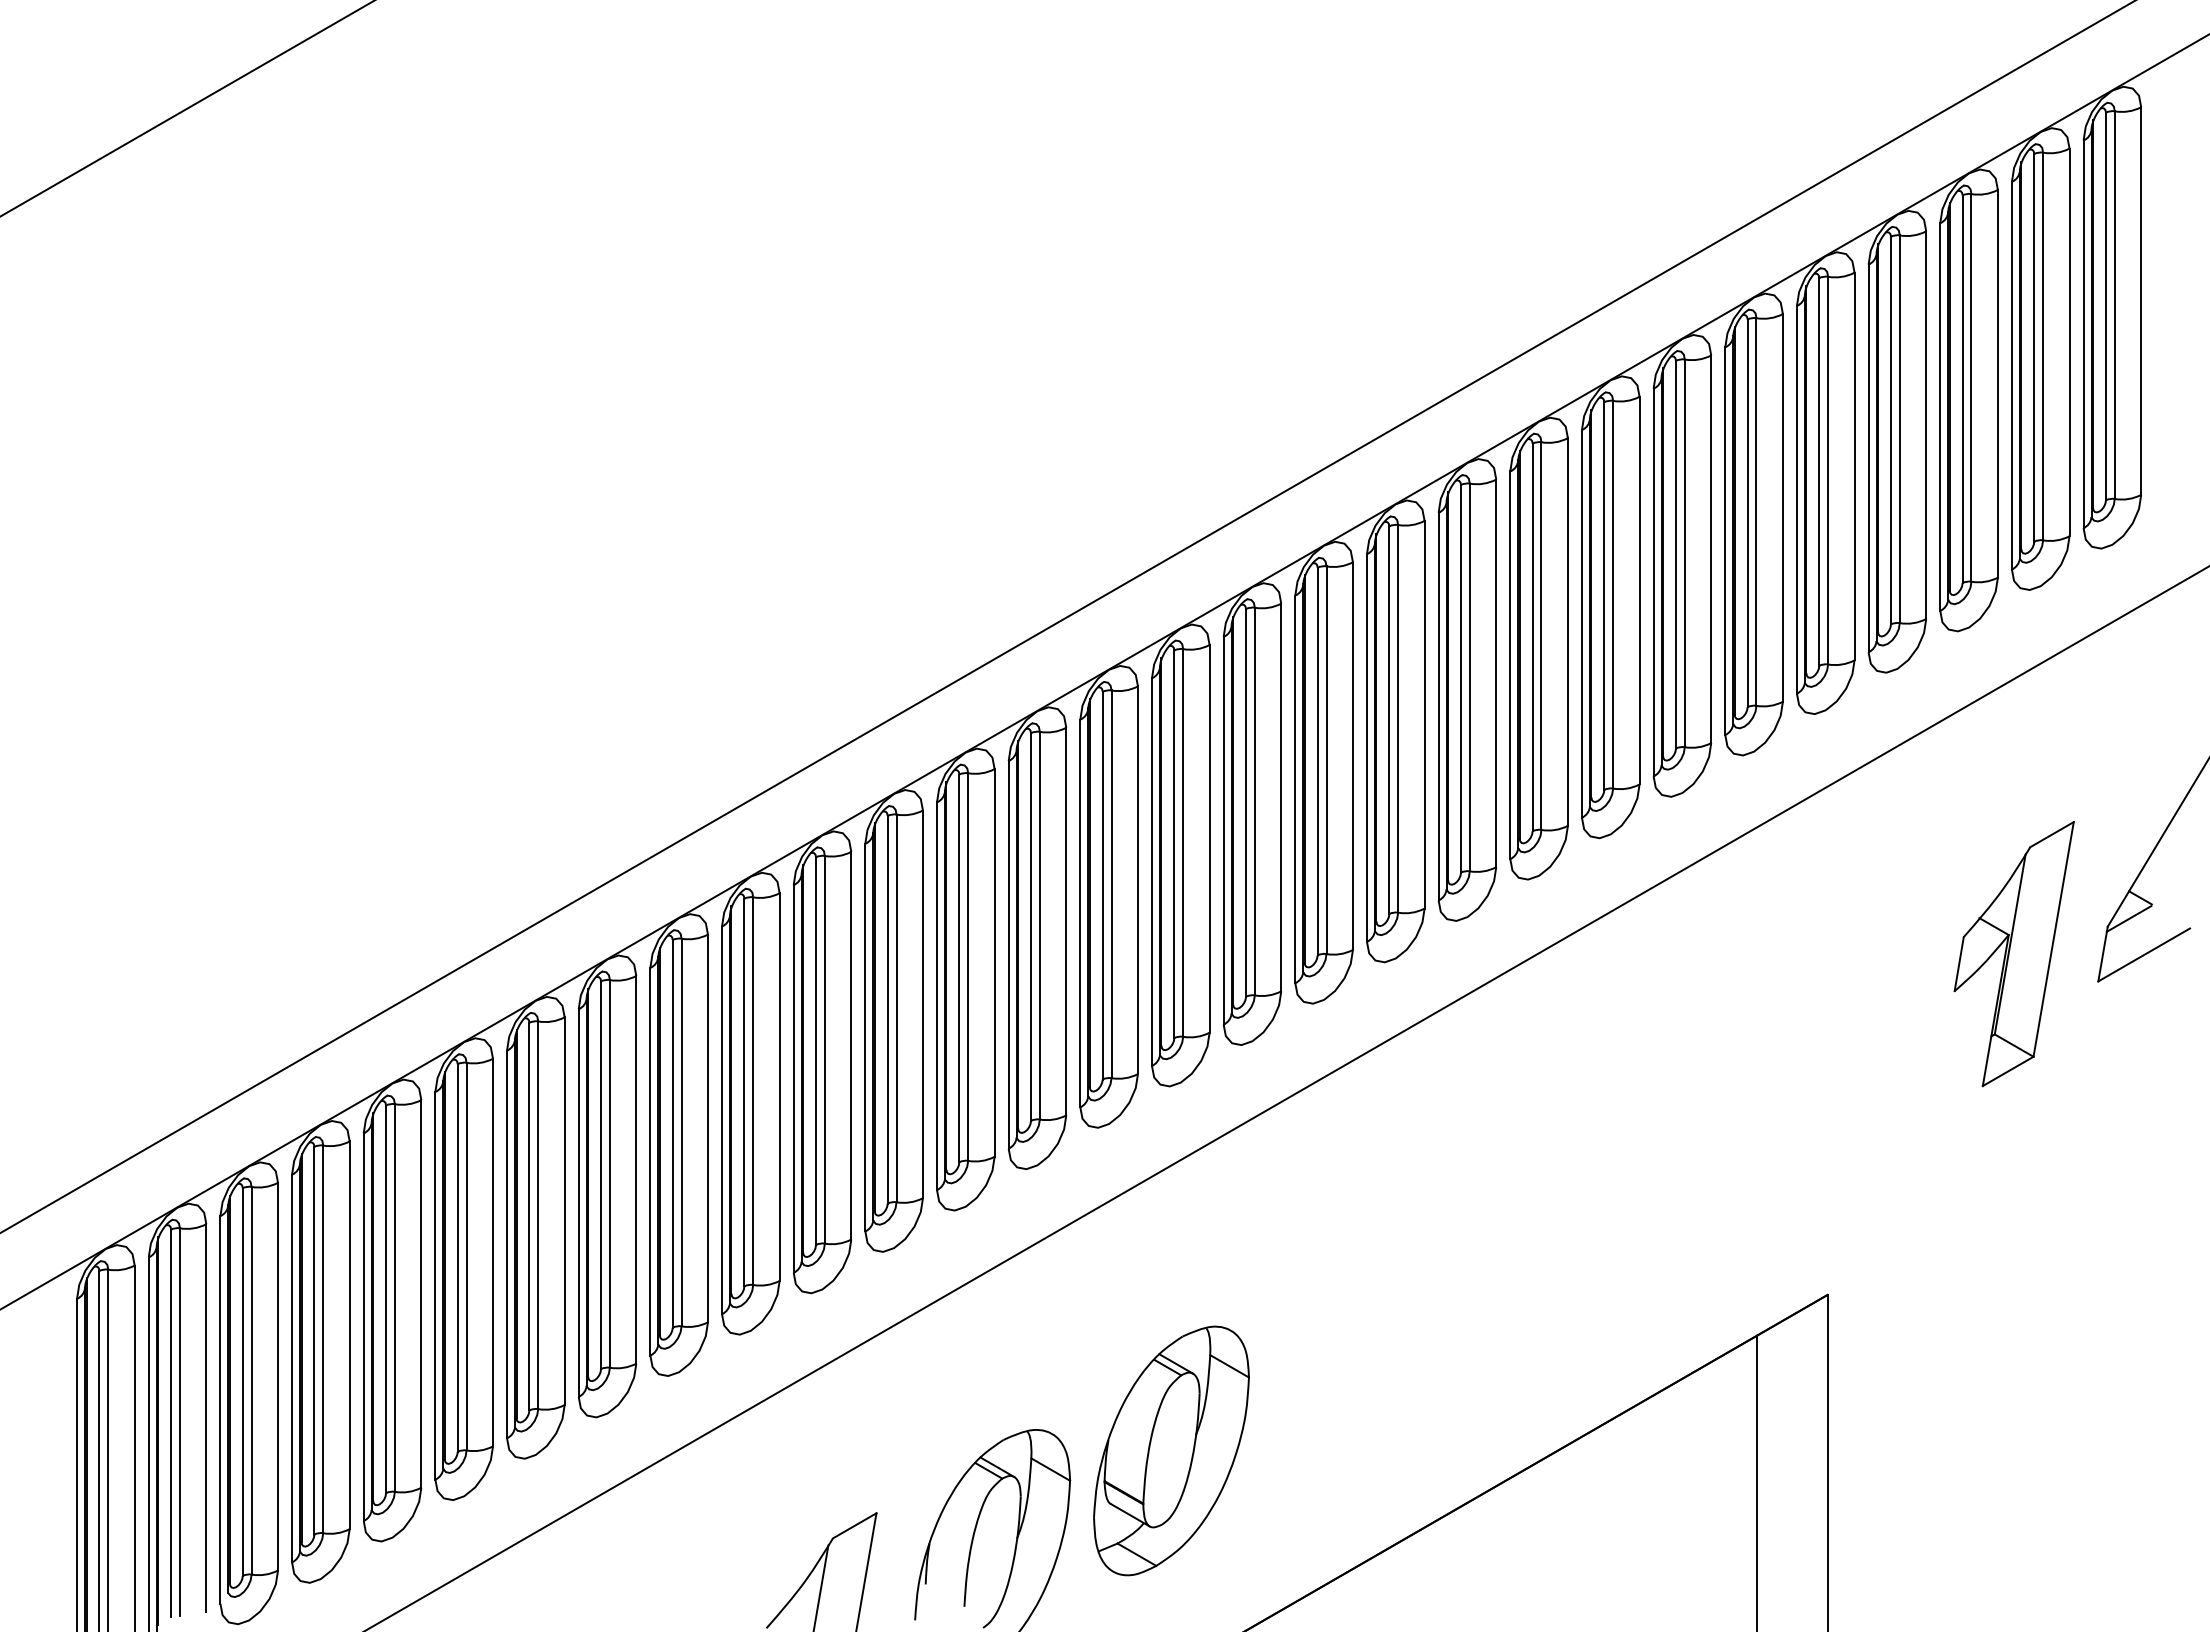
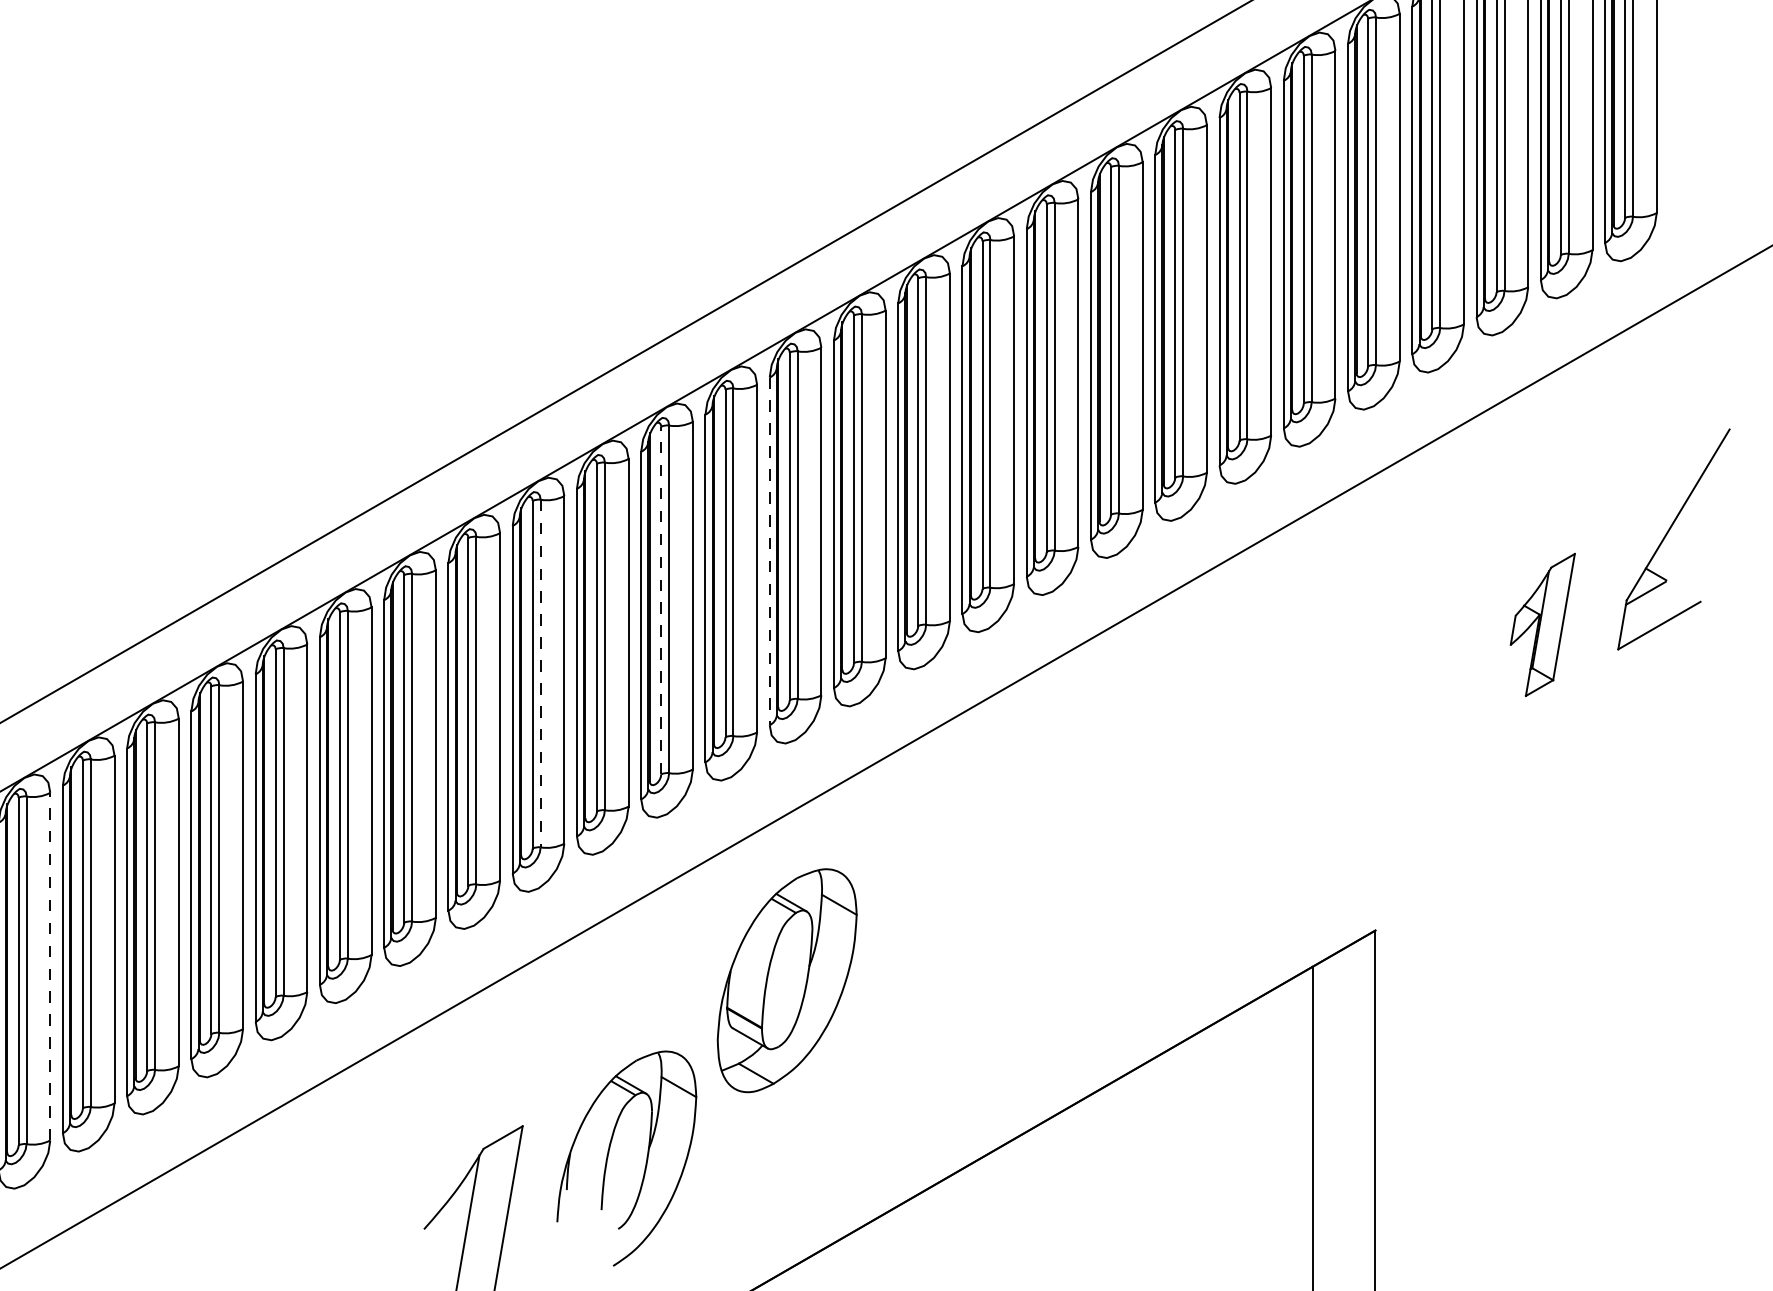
line: (1151, 872) -> (769, 551), solid -> dashed
line: (1031, 927) -> (661, 600), solid -> dashed
part: (2013, 954) -> (1542, 625), size x0.6
line: (896, 1008) -> (540, 673), solid -> dashed
line: (349, 1335) -> (50, 966), solid -> dashed
part: (1171, 1450) -> (787, 980), moved

